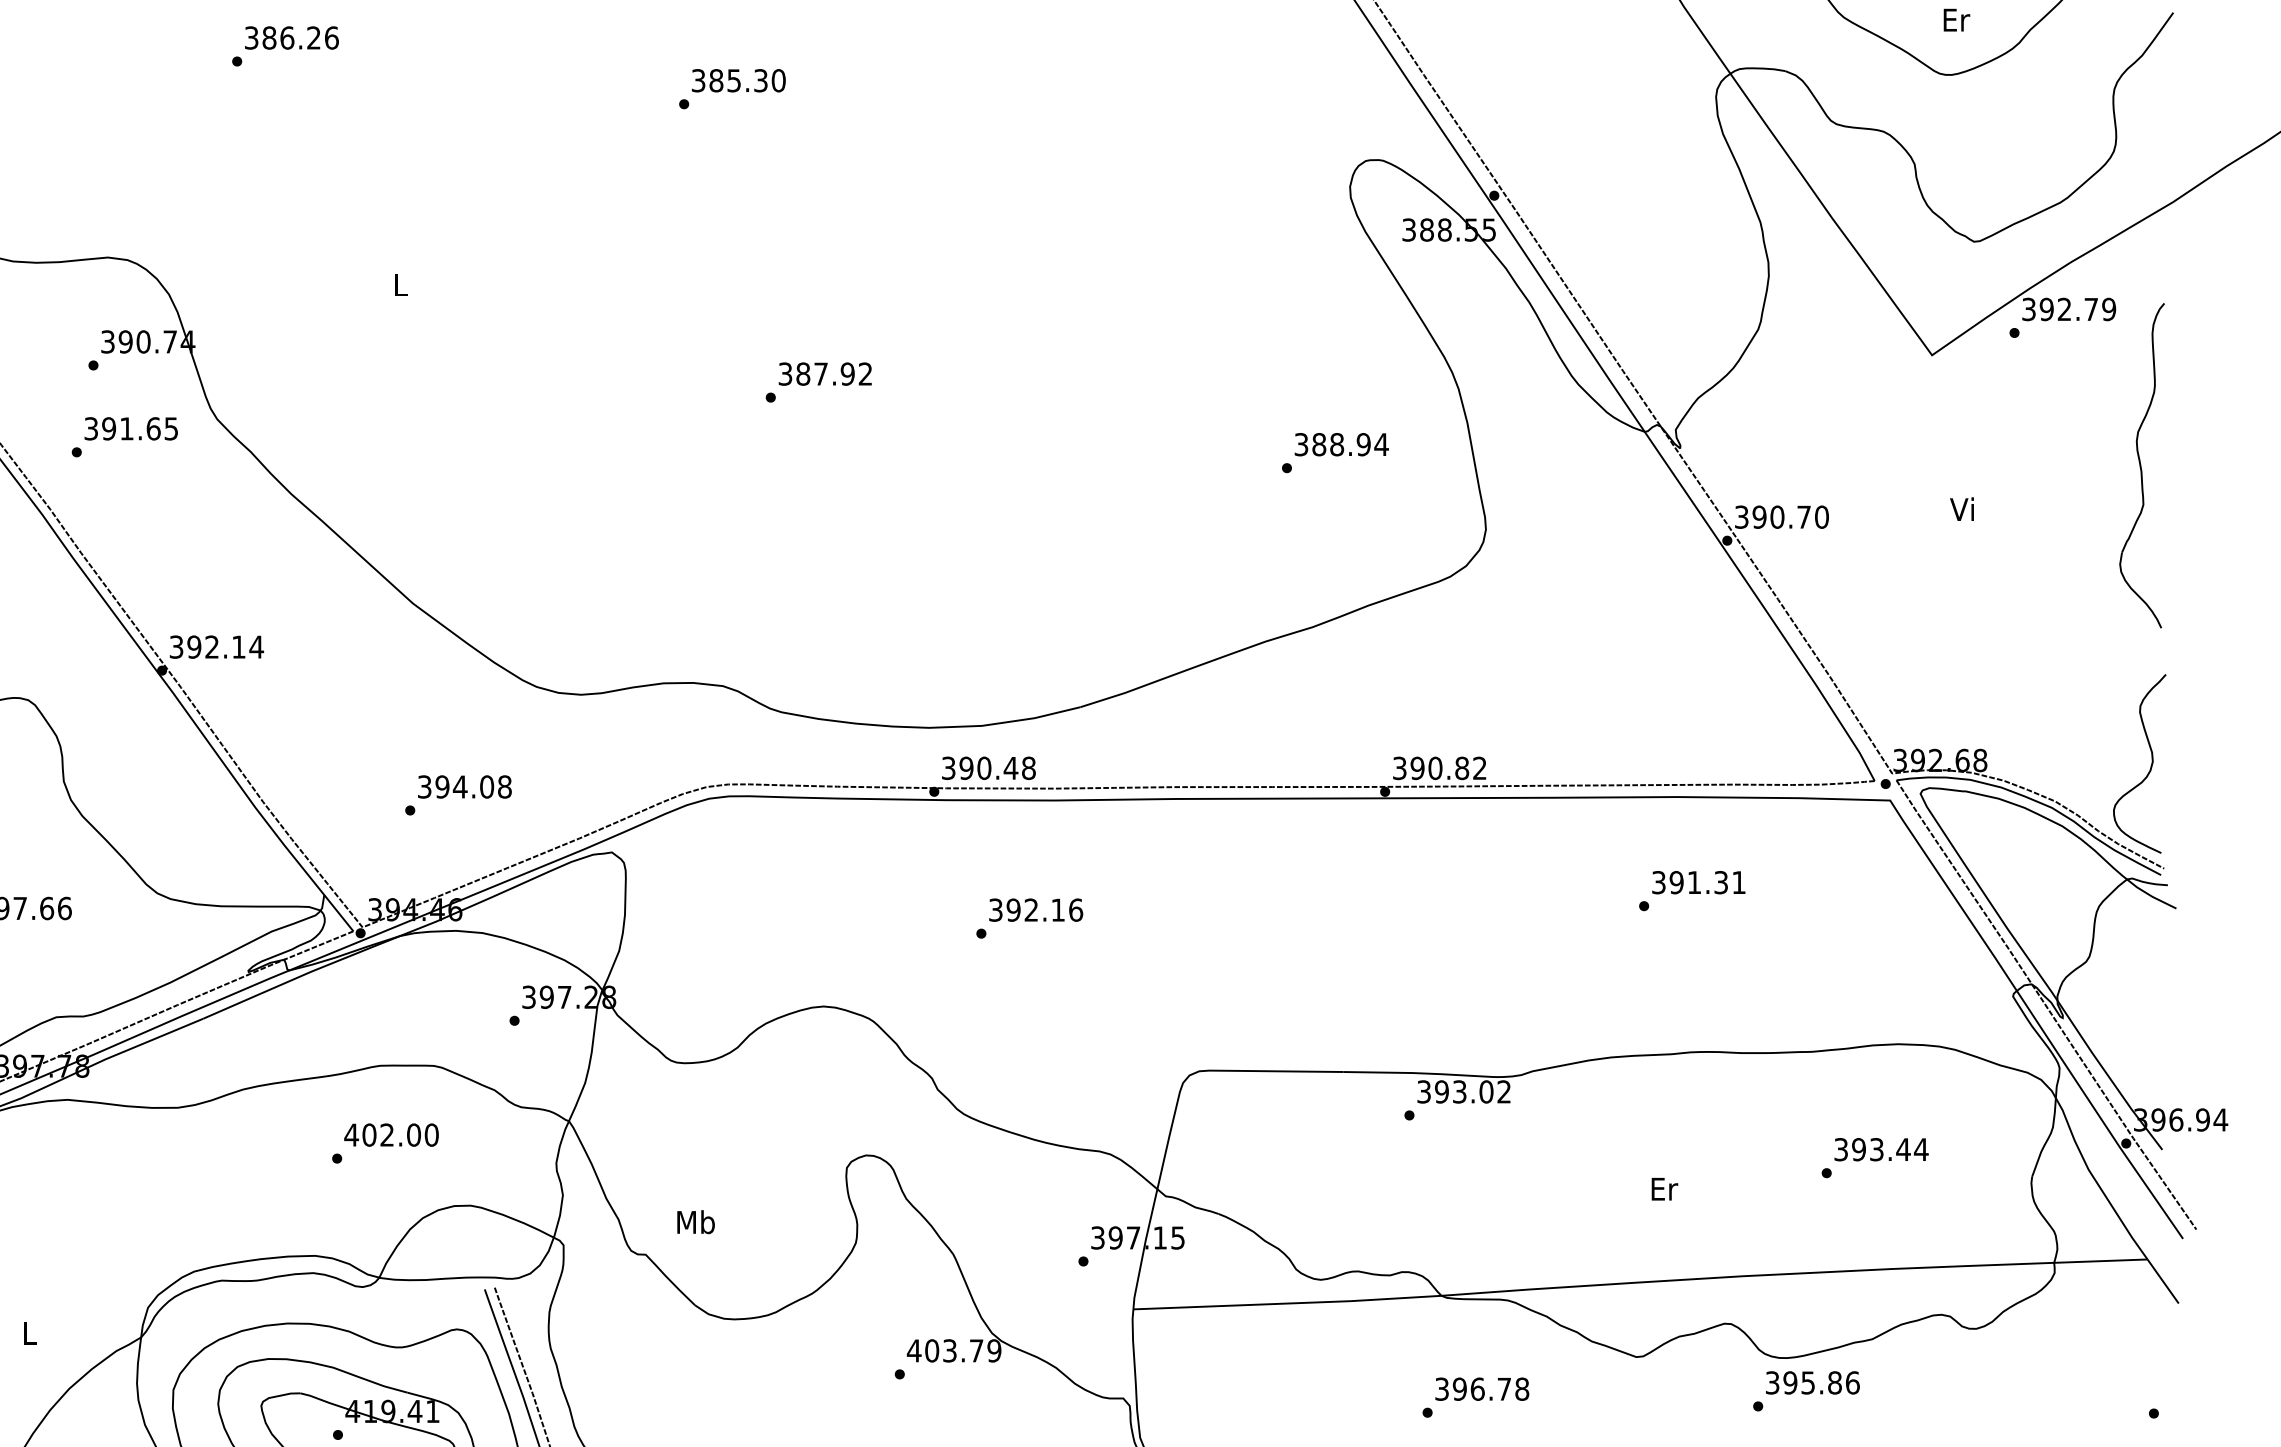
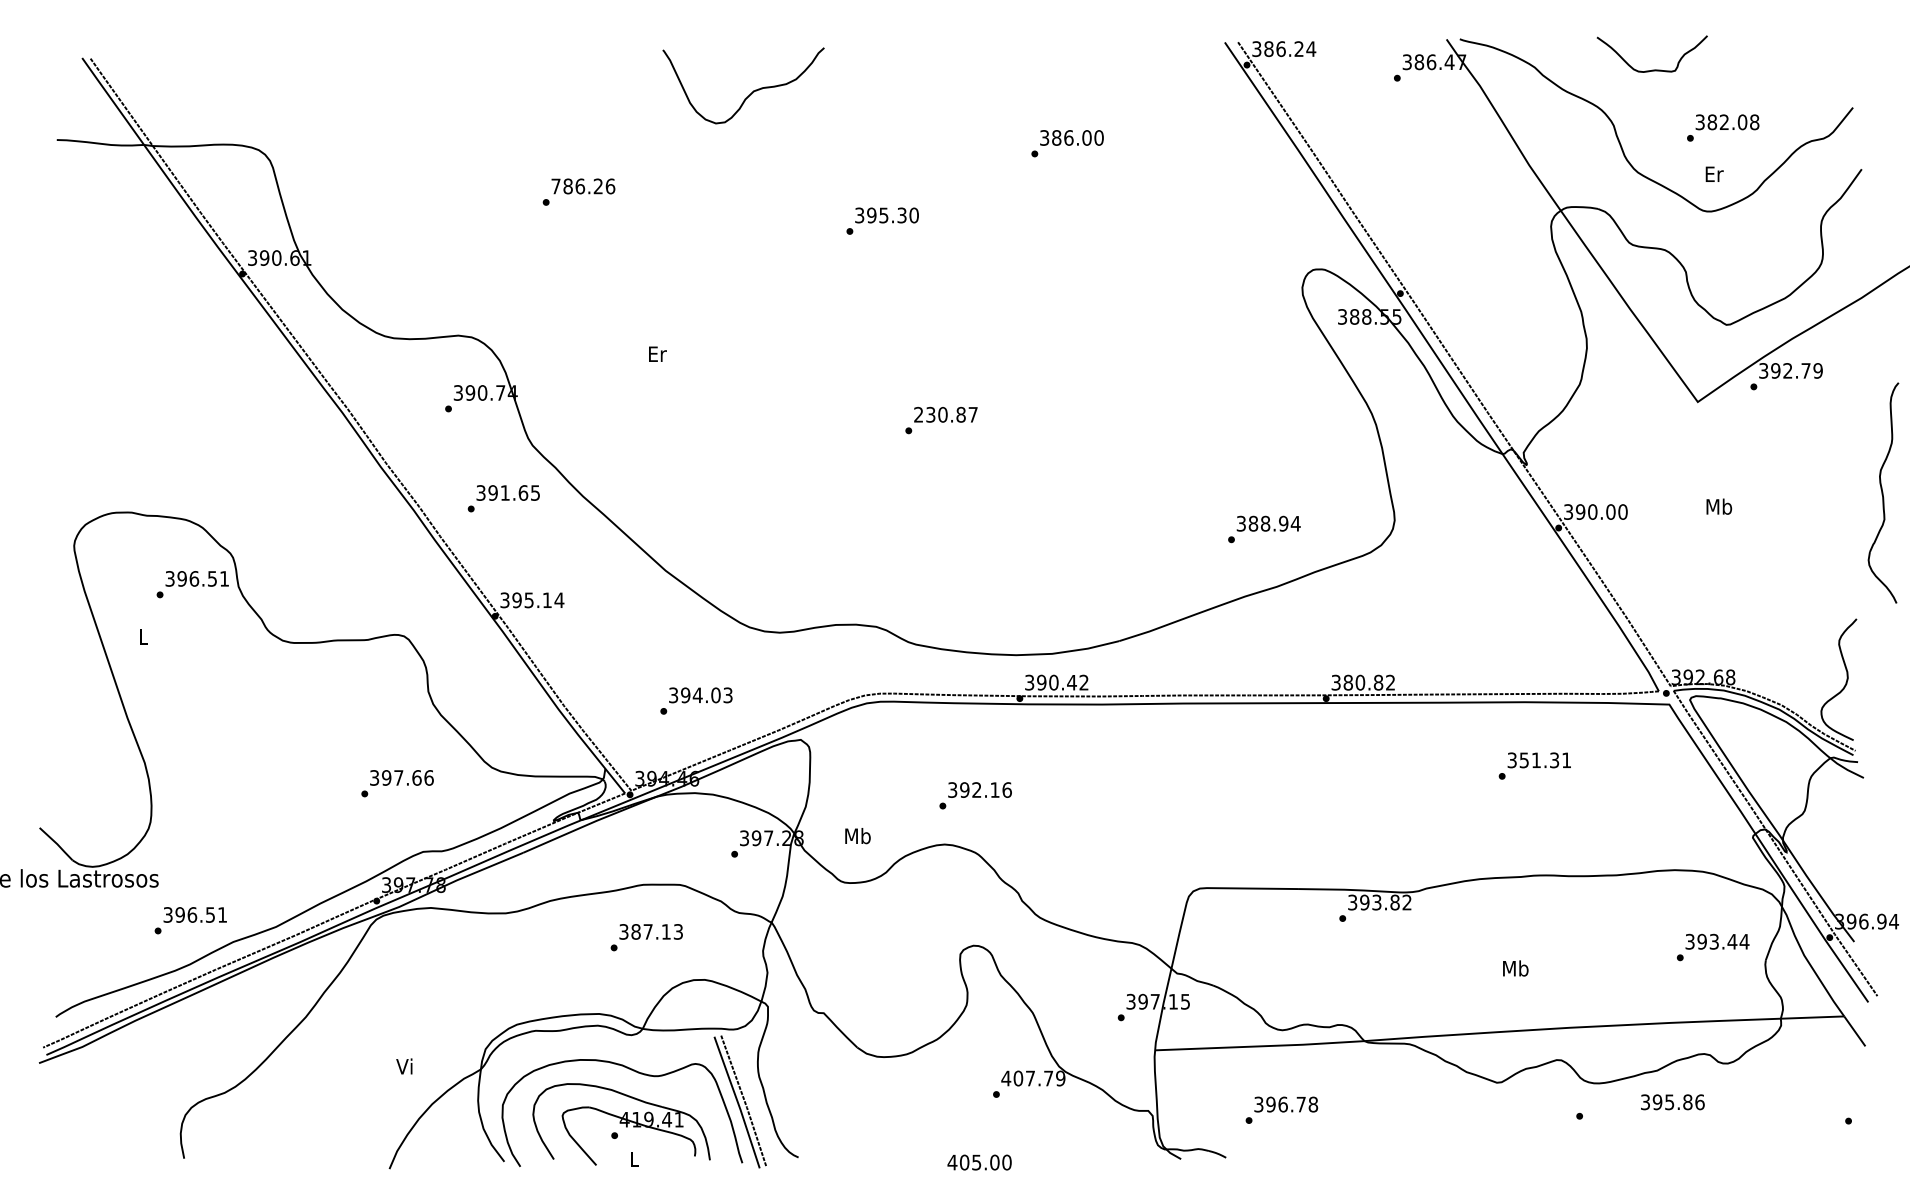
text: (250, 38) -> (555, 186), 386.26 -> 786.26
text: (715, 80) -> (871, 215), 385.30 -> 395.30
text: (401, 283) -> (657, 353), L -> Er
text: (824, 373) -> (945, 414), 387.92 -> 230.87
text: (124, 436) -> (503, 498), moved
text: (1335, 453) -> (1264, 529), moved
part: (2142, 464) -> (1883, 492), moved
text: (1963, 509) -> (1719, 506), Vi -> Mb
text: (1803, 516) -> (1610, 511), 390.70 -> 390.00
text: (211, 647) -> (528, 600), 392.14 -> 395.14
text: (1027, 768) -> (1083, 682), 390.48 -> 390.42
text: (1416, 768) -> (1347, 682), 390.82 -> 380.82
text: (504, 787) -> (727, 695), 394.08 -> 394.03
text: (1675, 881) -> (1523, 759), 391.31 -> 351.31
text: (1029, 918) -> (975, 795), moved
text: (1485, 1091) -> (1394, 902), 393.02 -> 393.82
text: (390, 1134) -> (650, 931), 402.00 -> 387.13
text: (1875, 1158) -> (1713, 947), moved
text: (1663, 1188) -> (1515, 968), Er -> Mb
text: (695, 1222) -> (857, 836), moved
text: (28, 1333) -> (404, 1066), L -> Vi
text: (949, 1350) -> (1030, 1078), 403.79 -> 407.79
text: (1812, 1383) -> (1672, 1102), moved
text: (1475, 1396) -> (1281, 1109), moved

